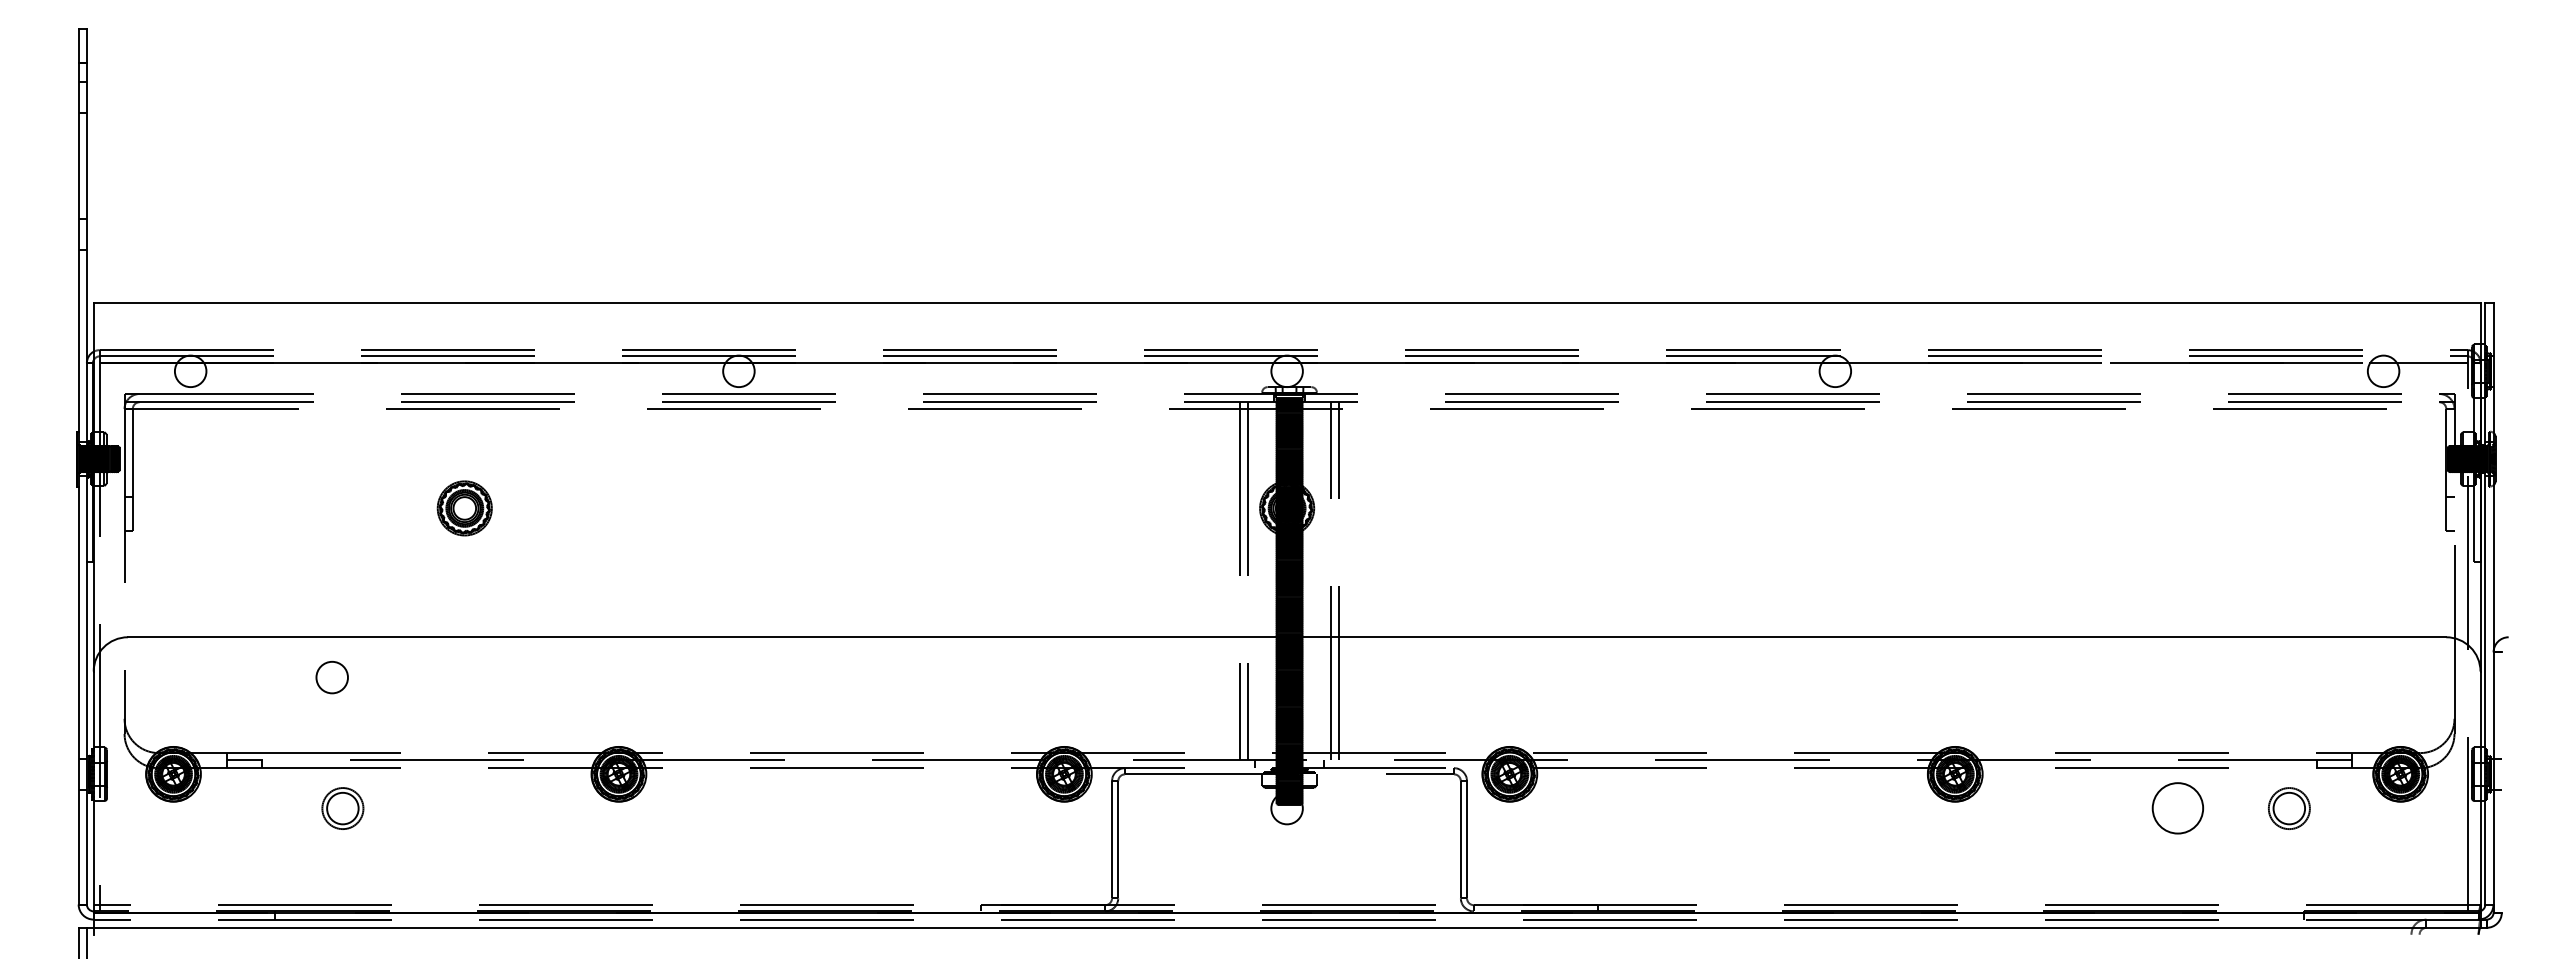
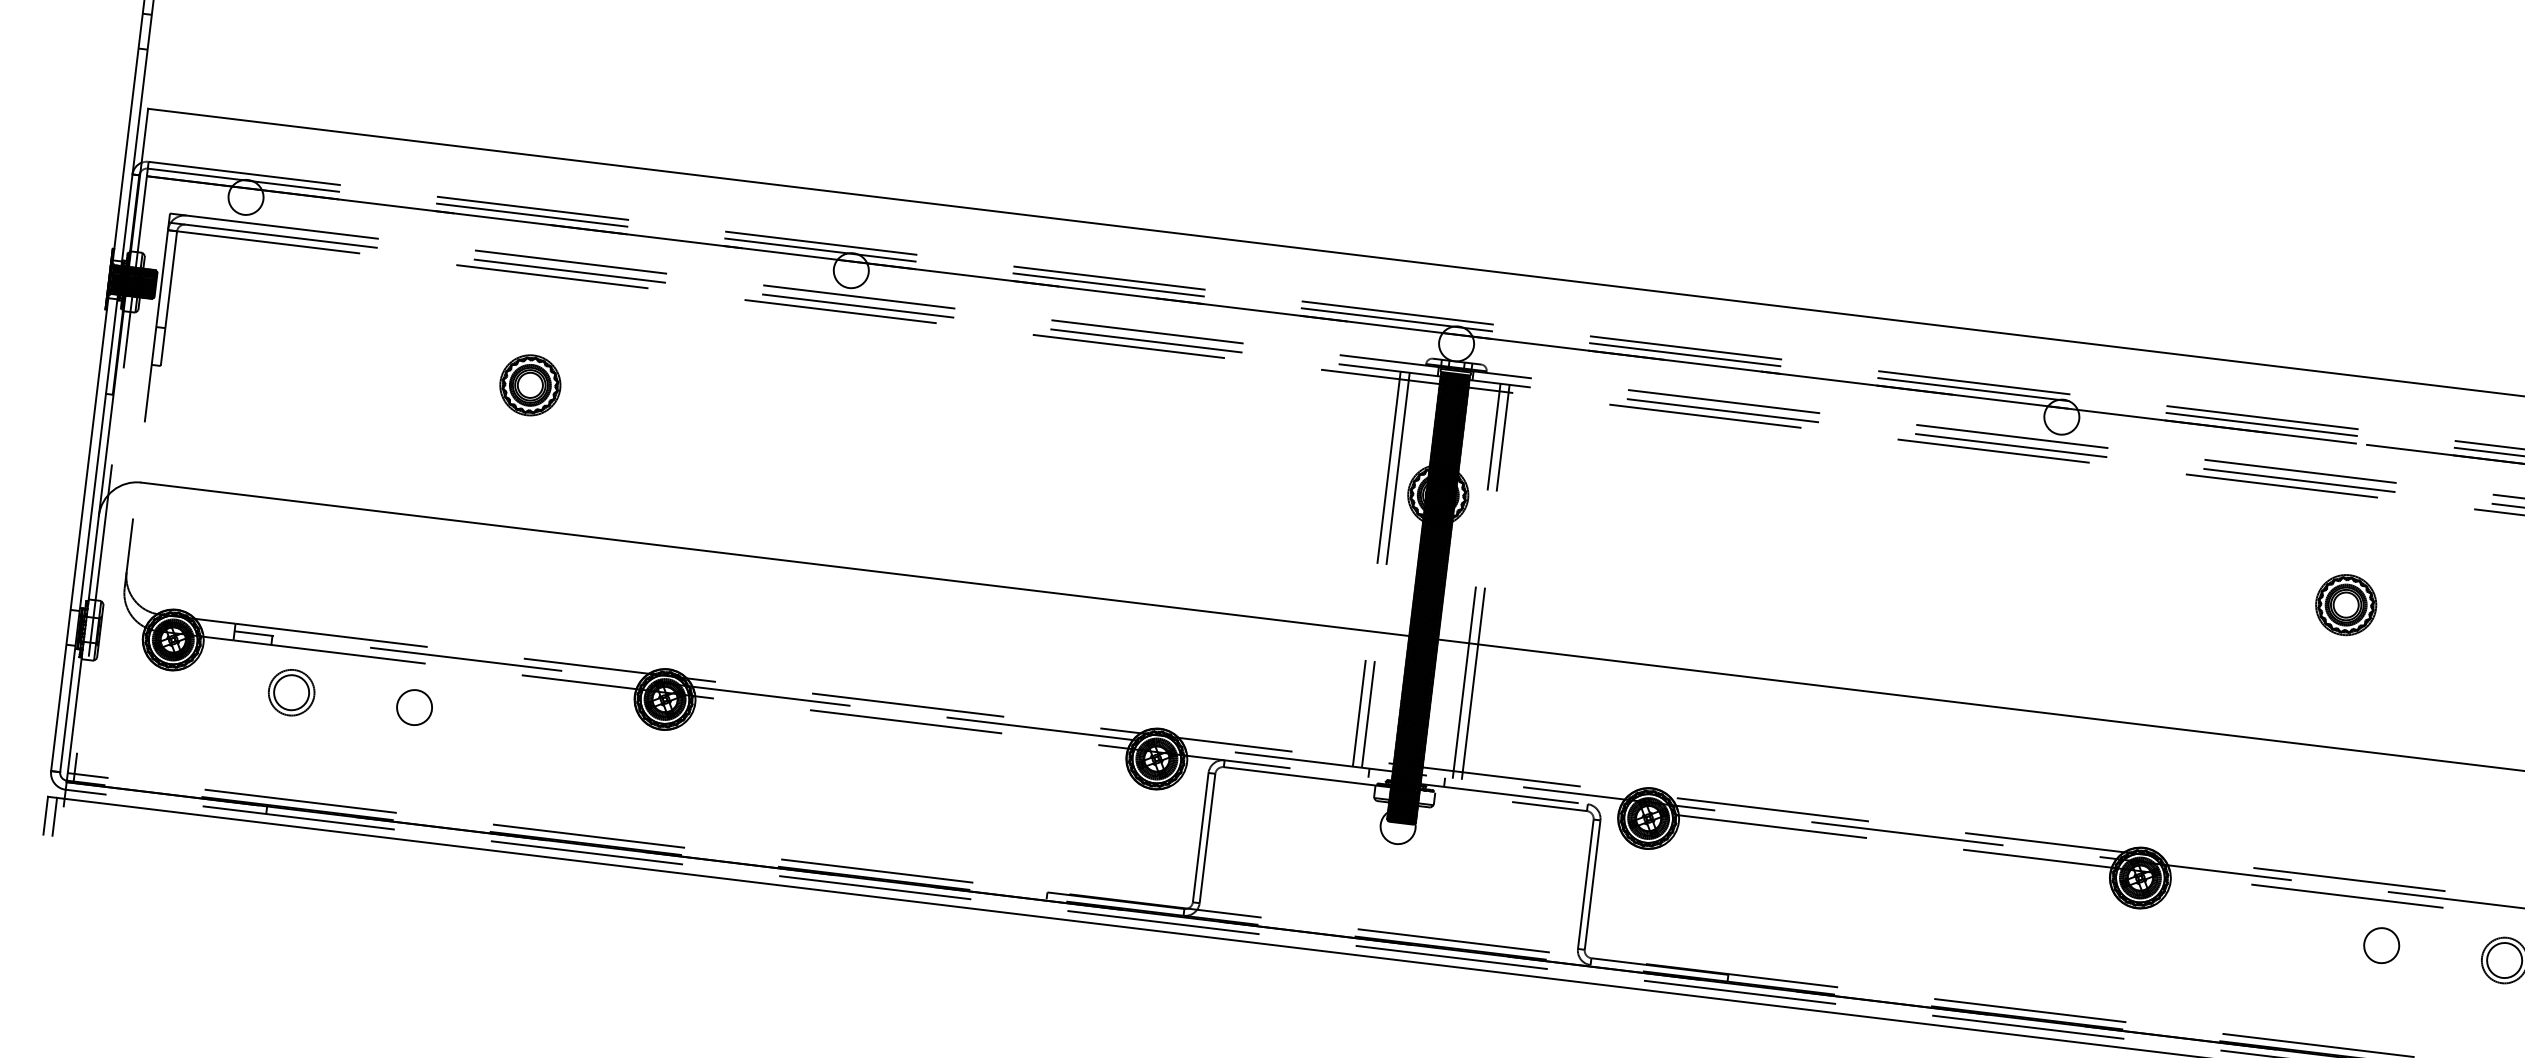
part: (2109, 508) -> (2346, 605), added
circle: (331, 677) -> (413, 707), moved
part: (342, 808) -> (291, 692), moved
circle: (2177, 808) -> (2381, 945), size x0.62

